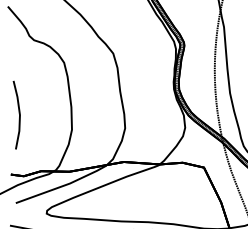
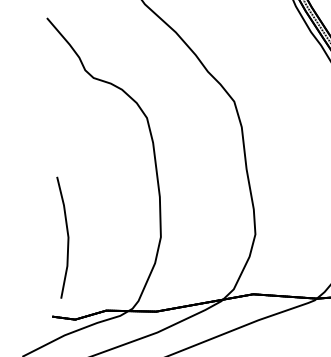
line: (18, 113) -> (65, 234), moved

